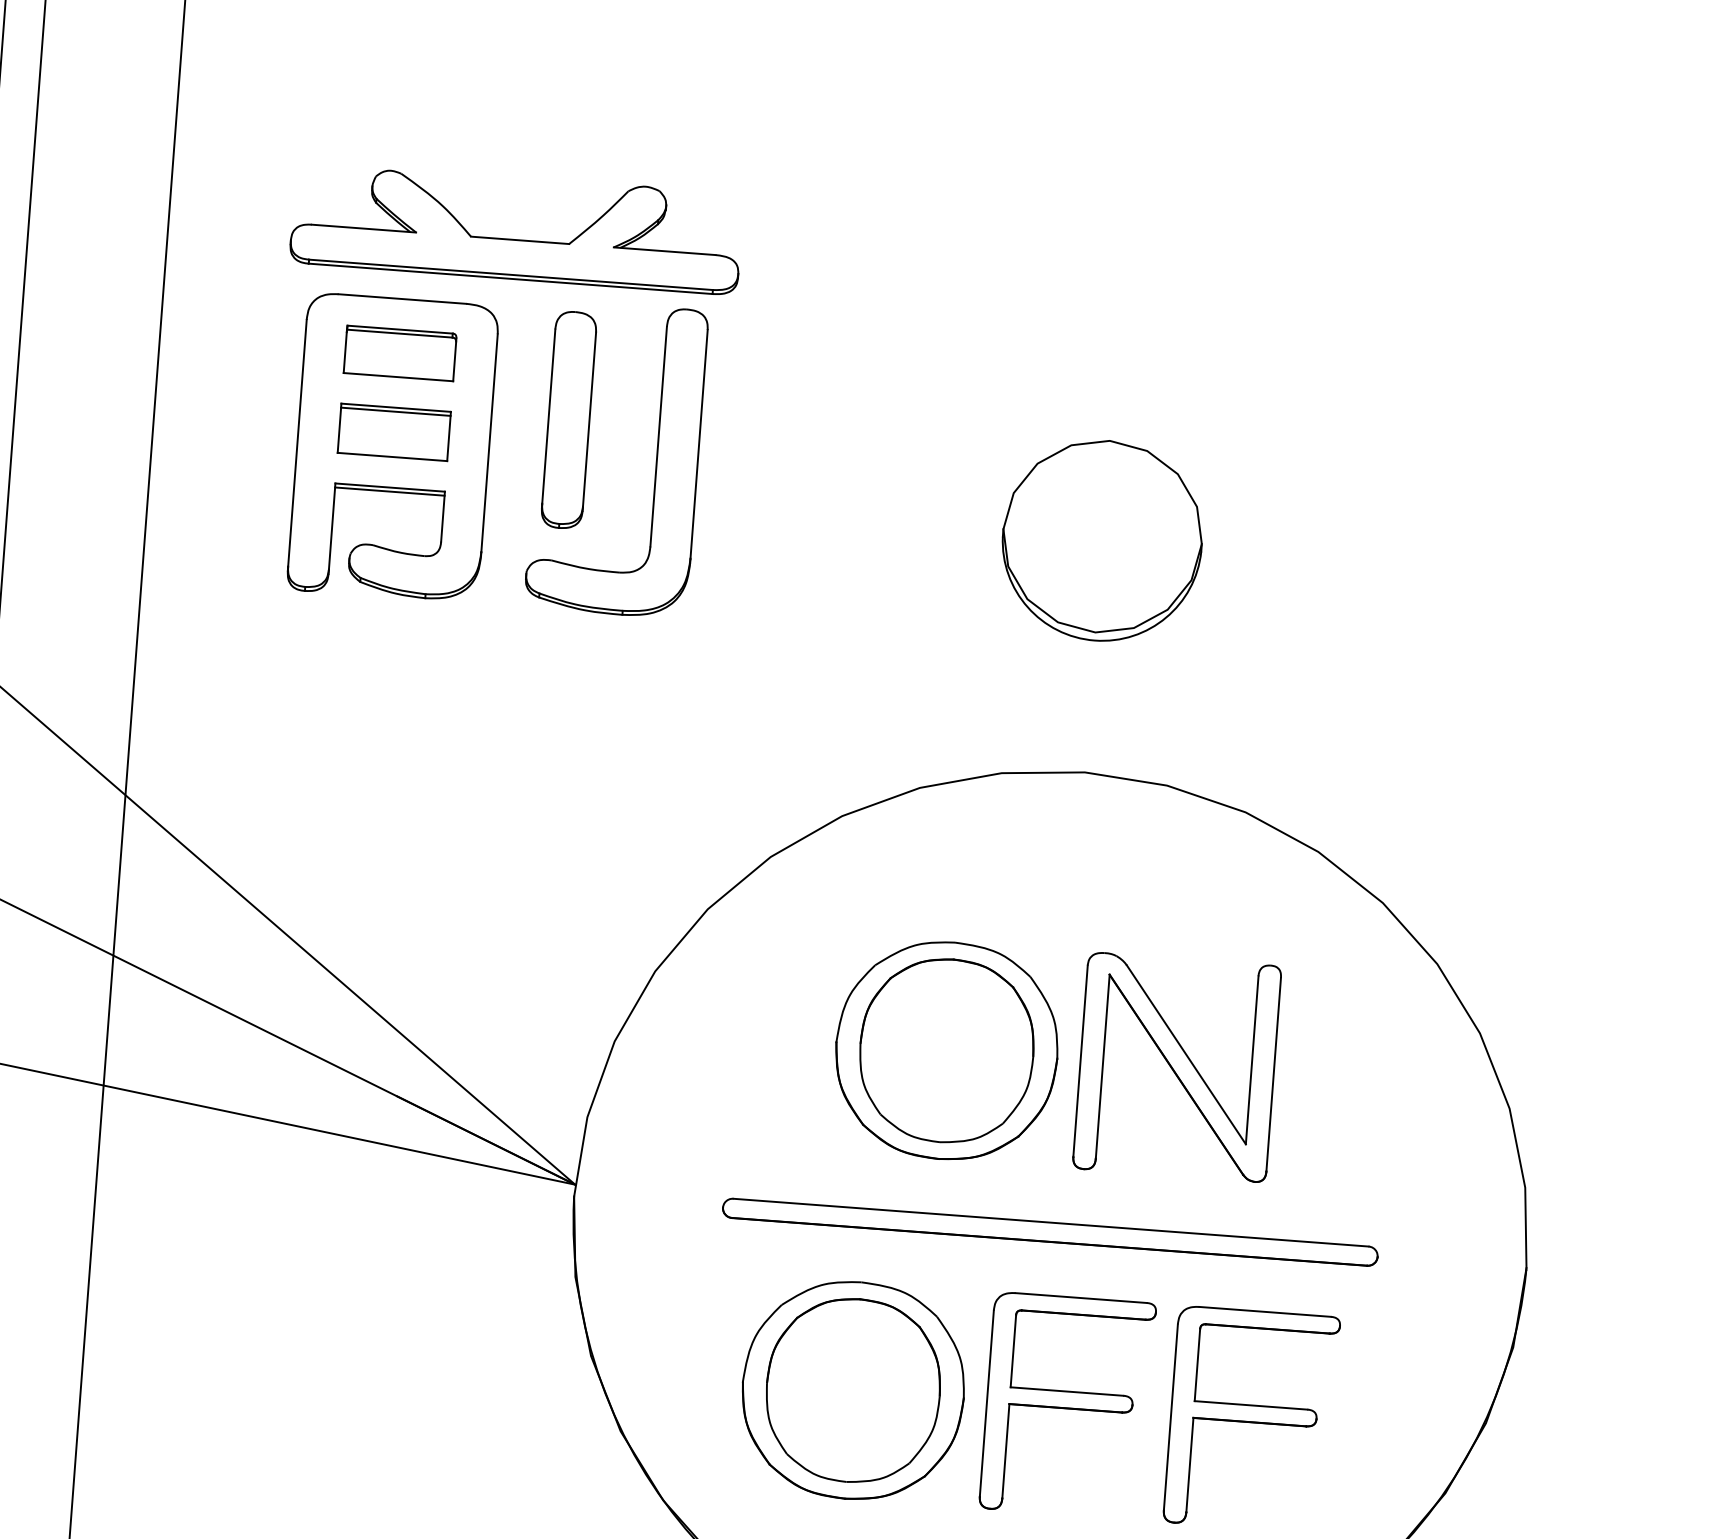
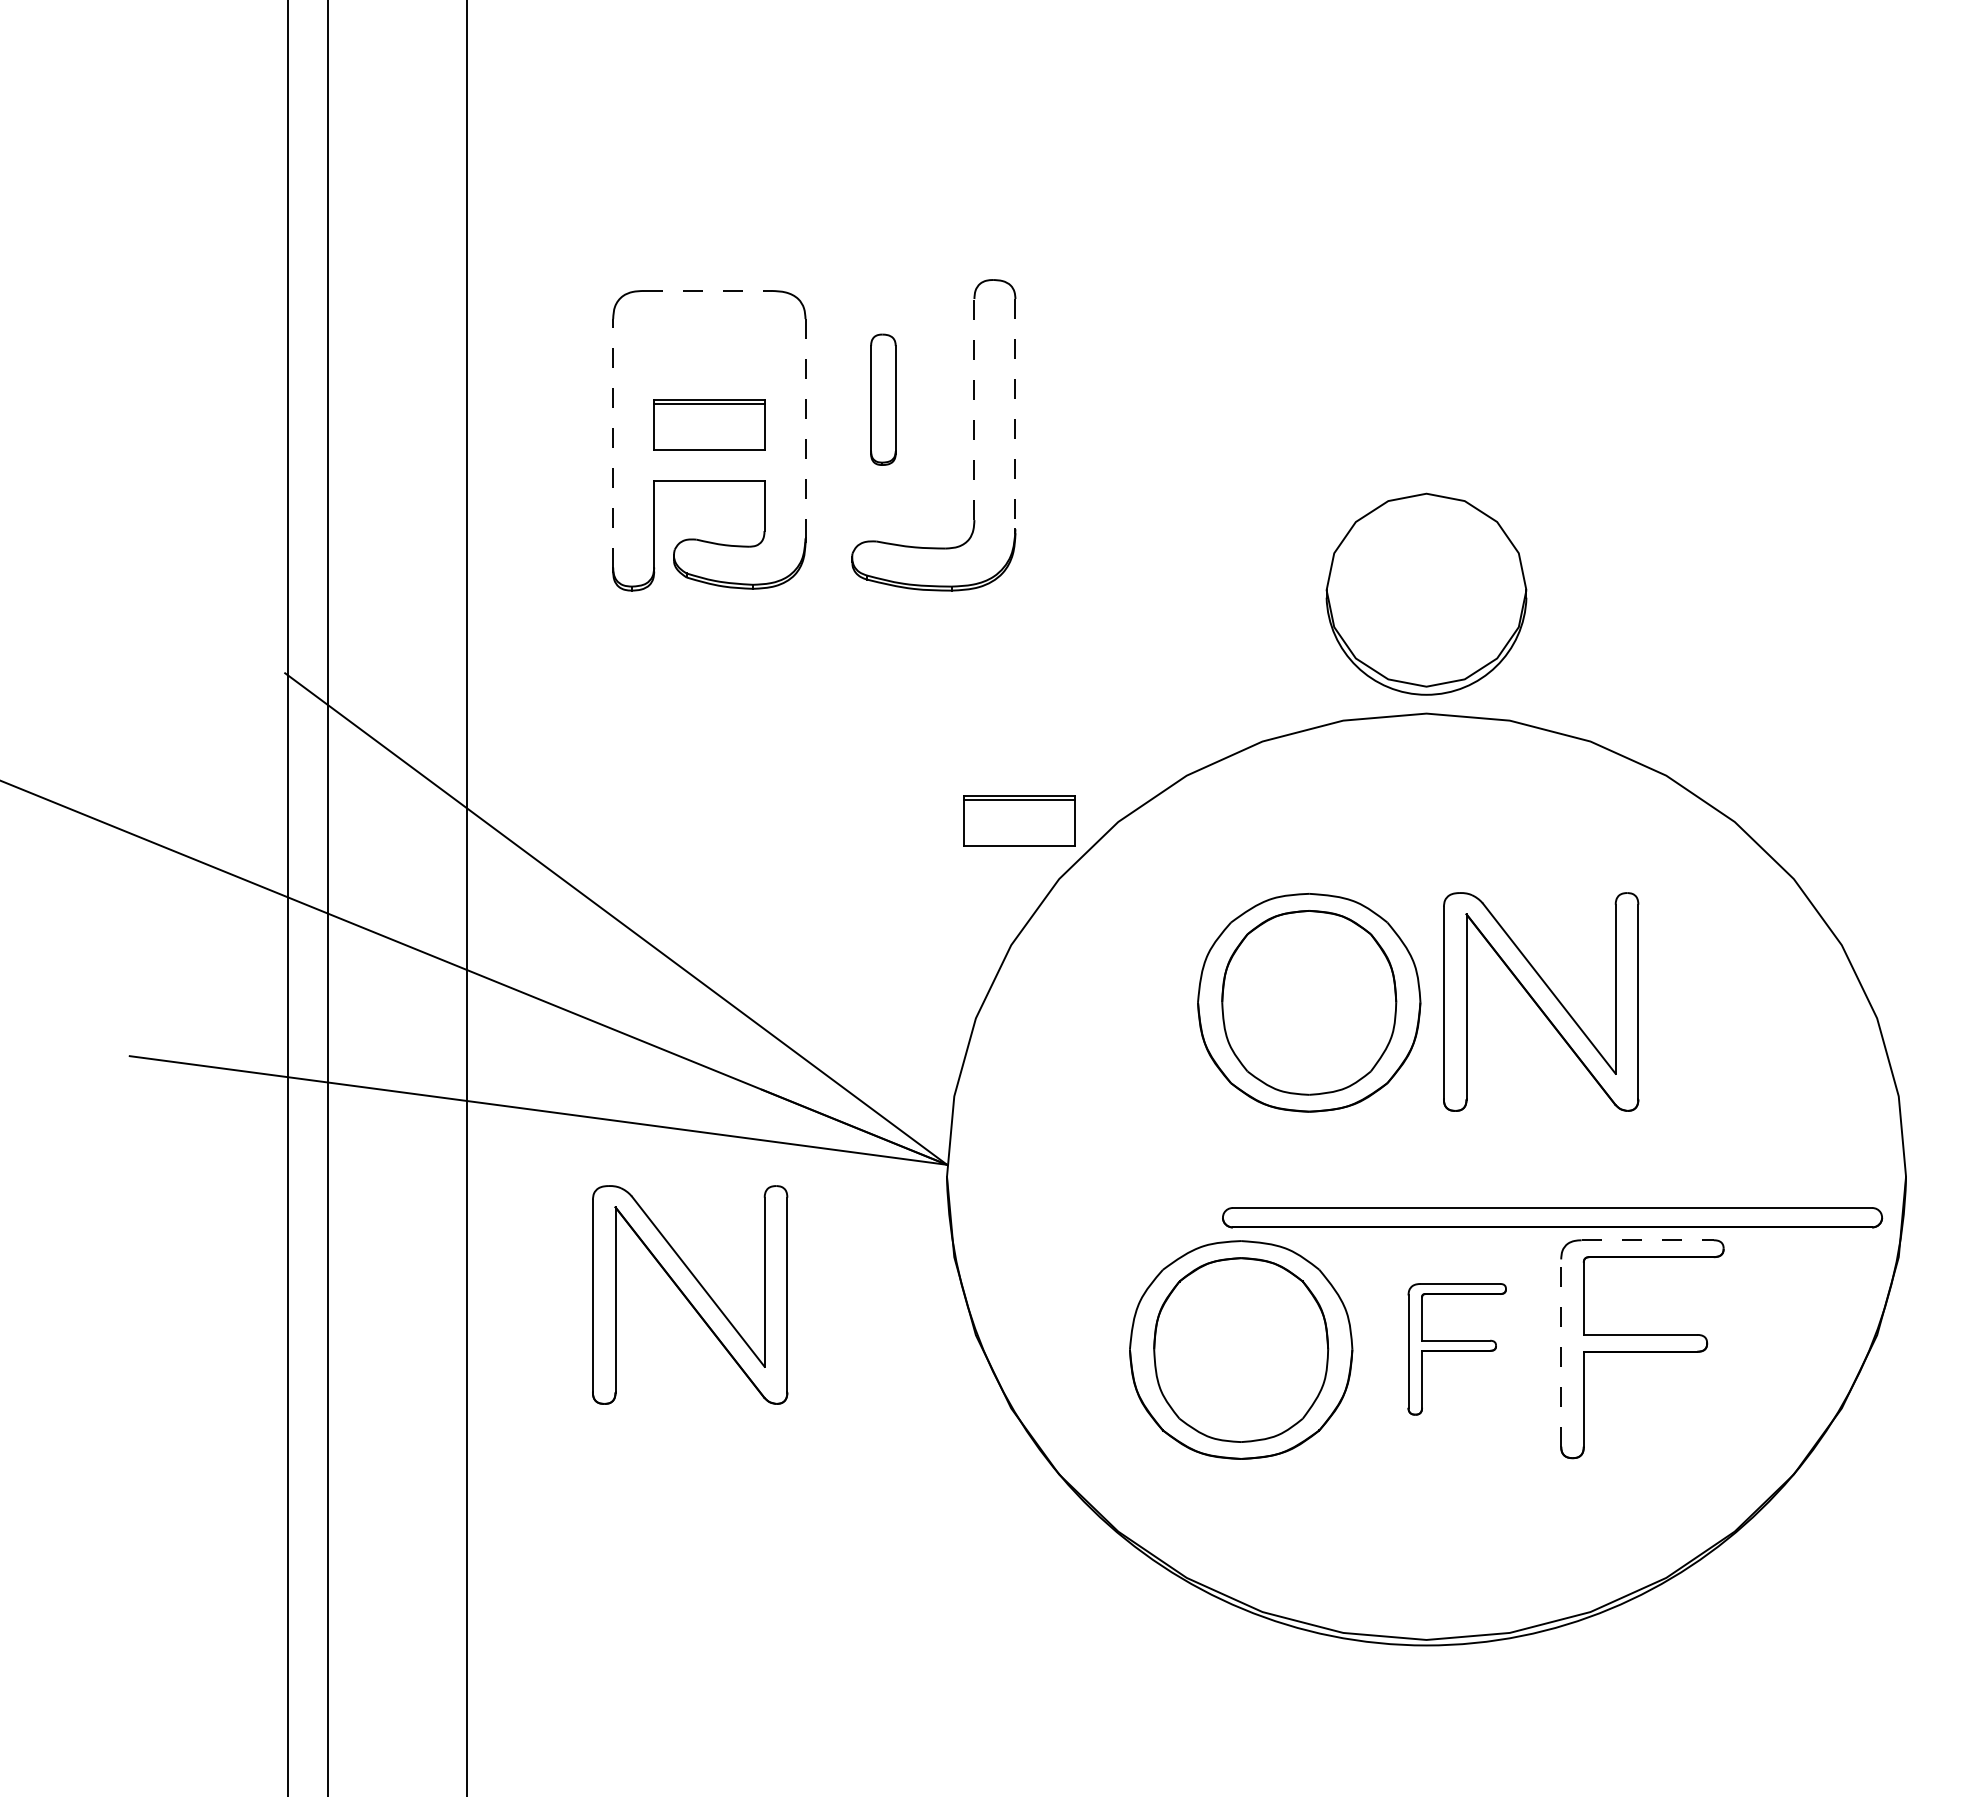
part: (515, 239) -> (816, 222), removed
line: (402, 298) -> (707, 290), solid -> dashed
part: (400, 353) -> (709, 345), removed
part: (569, 419) -> (883, 399), size x0.6
line: (658, 436) -> (974, 409), solid -> dashed
line: (297, 442) -> (613, 442), solid -> dashed
line: (489, 442) -> (805, 428), solid -> dashed
line: (699, 444) -> (1015, 414), solid -> dashed
line: (390, 491) -> (709, 484), removed
part: (1102, 539) -> (1426, 593), moved
part: (672, 848) -> (1019, 820), added
part: (1050, 1232) -> (1552, 1217), moved
part: (310, 1294) -> (690, 1294), added
line: (1265, 1312) -> (1648, 1240), solid -> dashed
part: (1068, 1406) -> (1457, 1349), size x0.6
line: (1171, 1417) -> (1561, 1353), solid -> dashed

